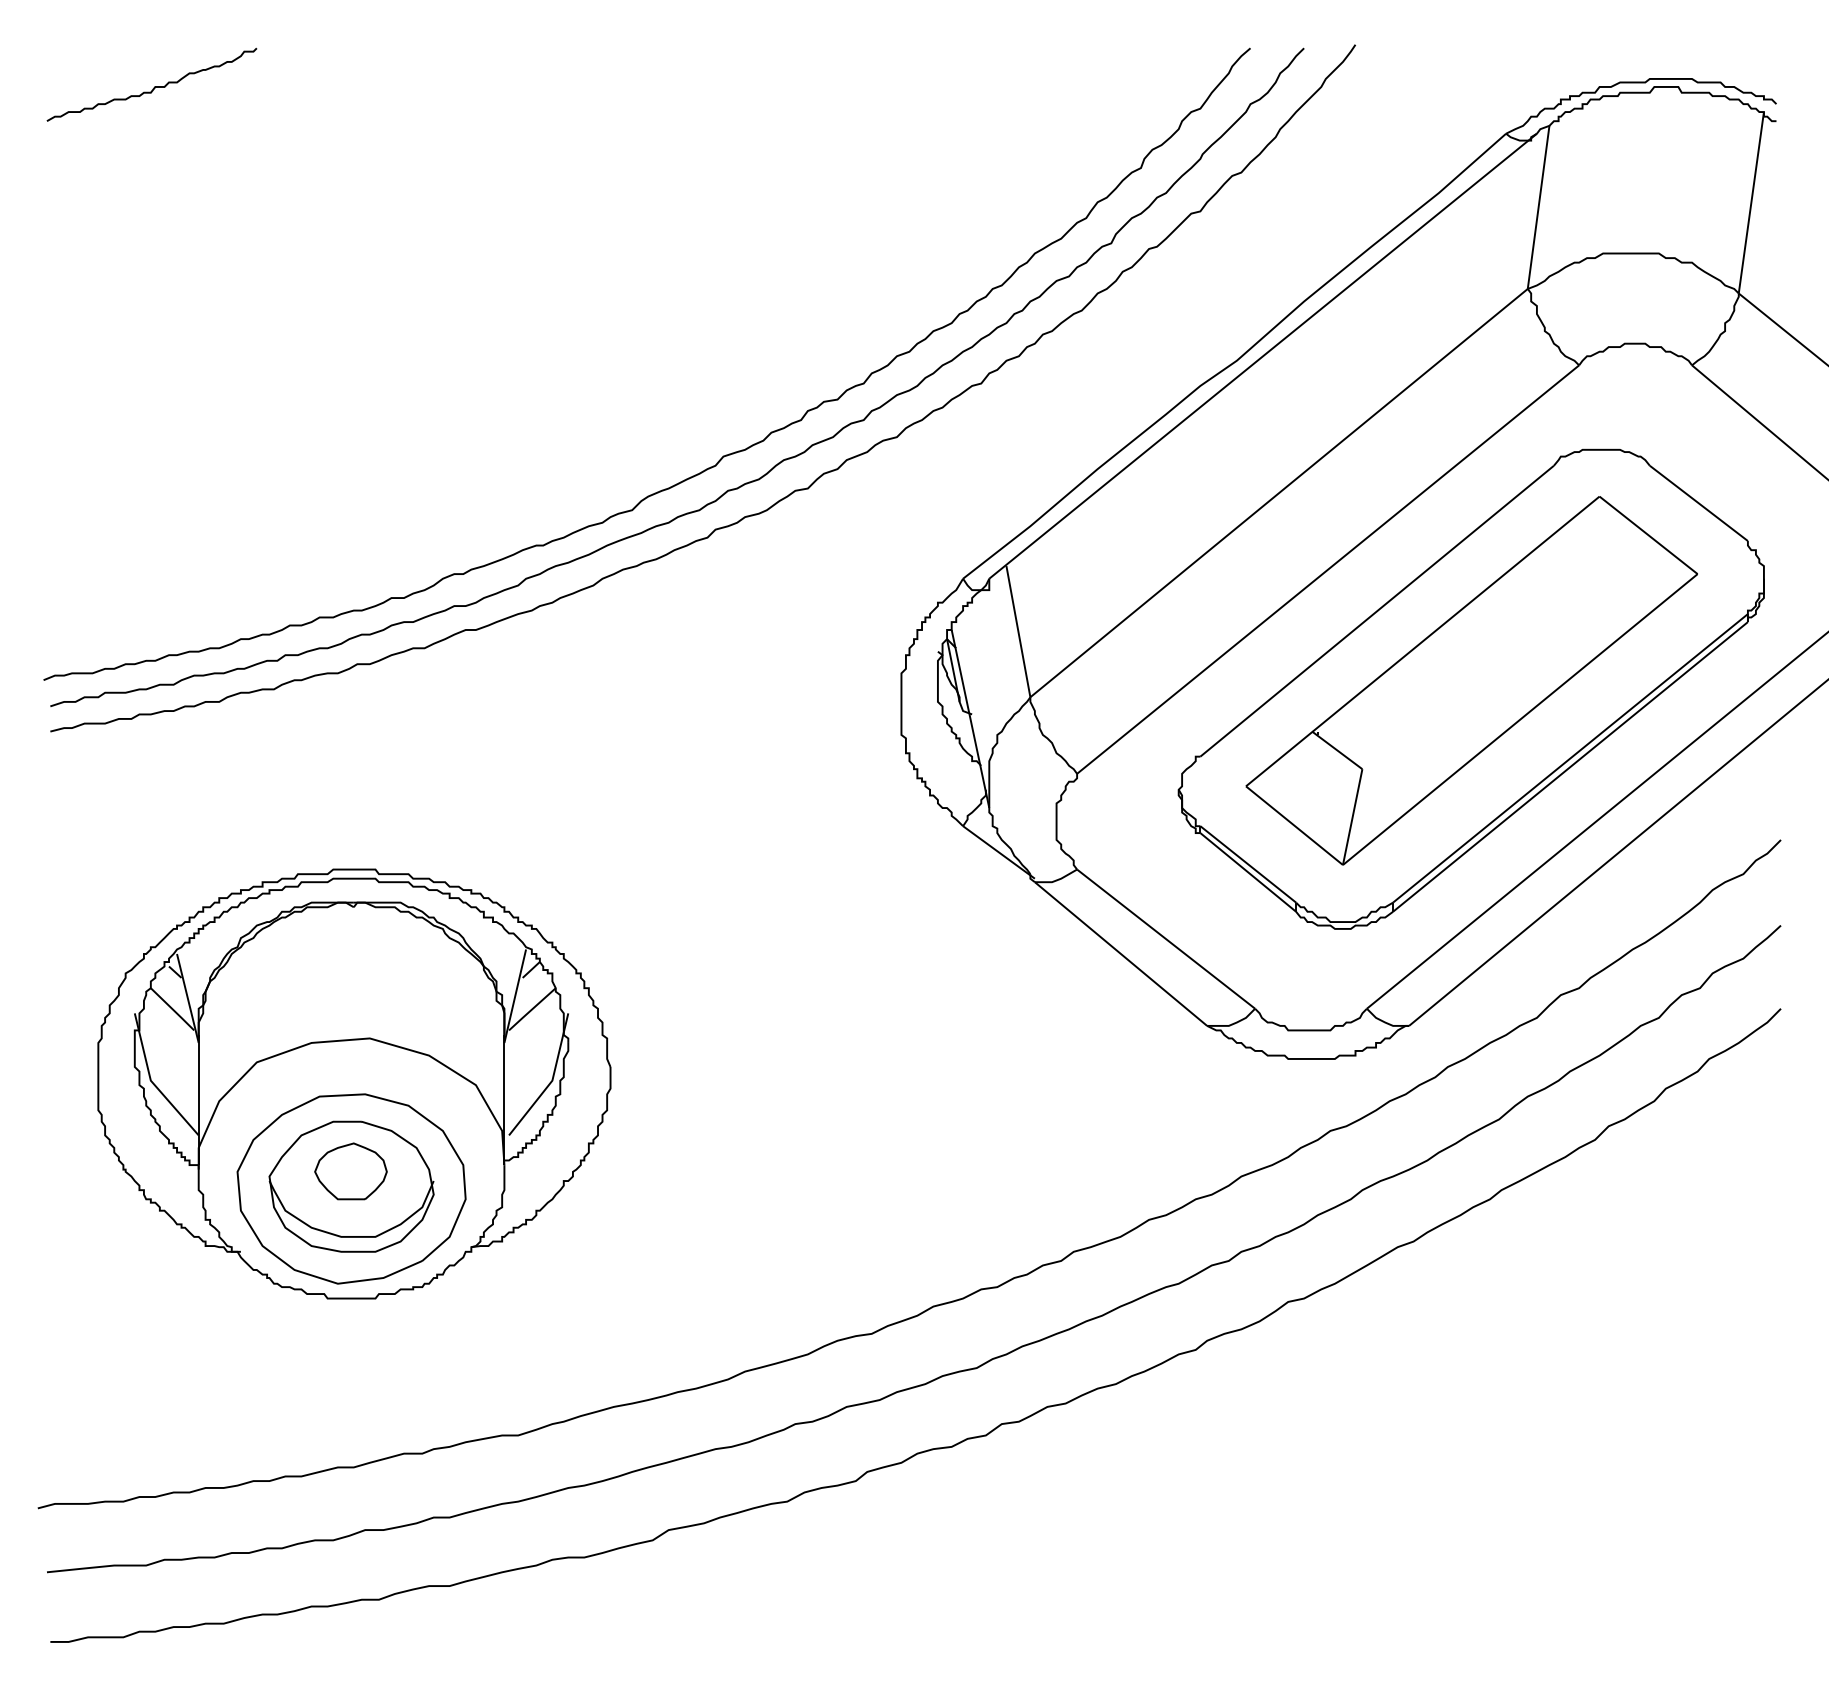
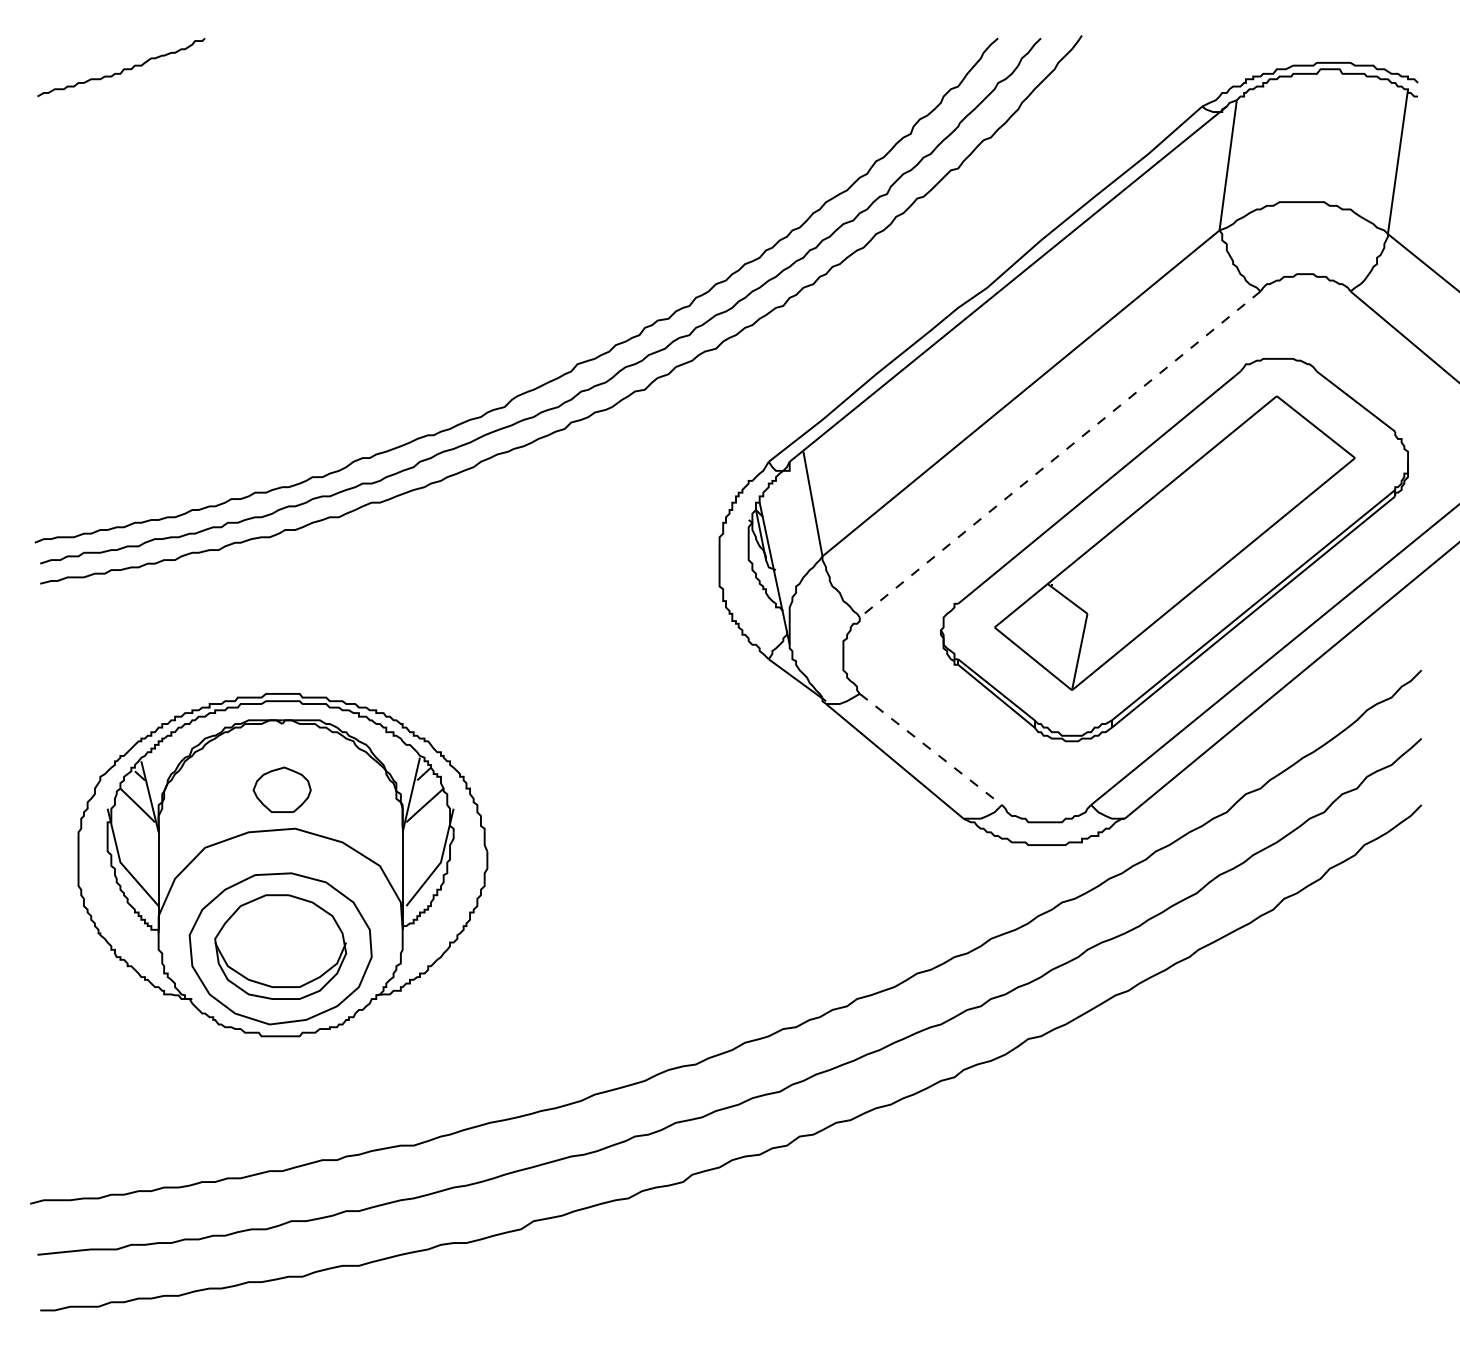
line: (1327, 569) -> (1059, 454), solid -> dashed
line: (1166, 939) -> (931, 749), solid -> dashed
part: (350, 1170) -> (281, 789), moved

